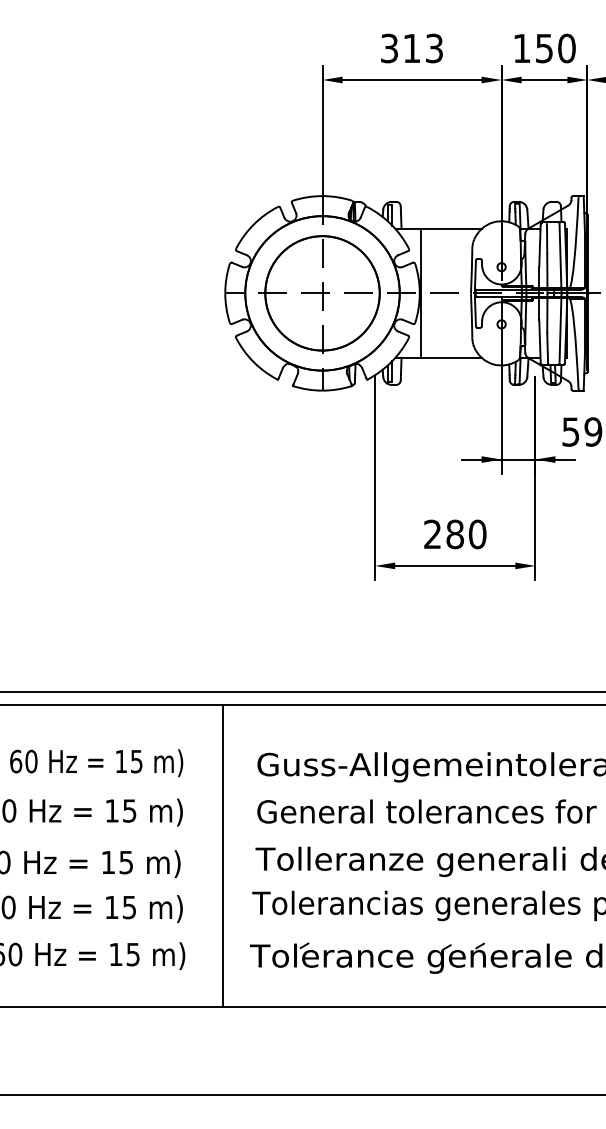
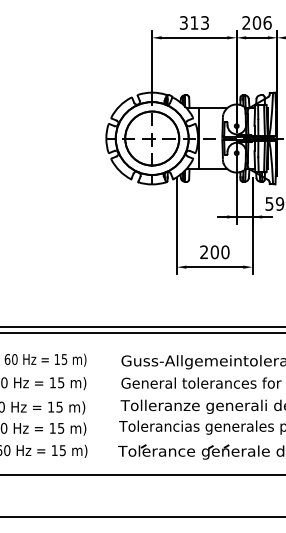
text: (543, 47) -> (256, 22), 150 -> 206
text: (454, 532) -> (214, 251), 280 -> 200
line: (223, 854) -> (105, 403), removed

